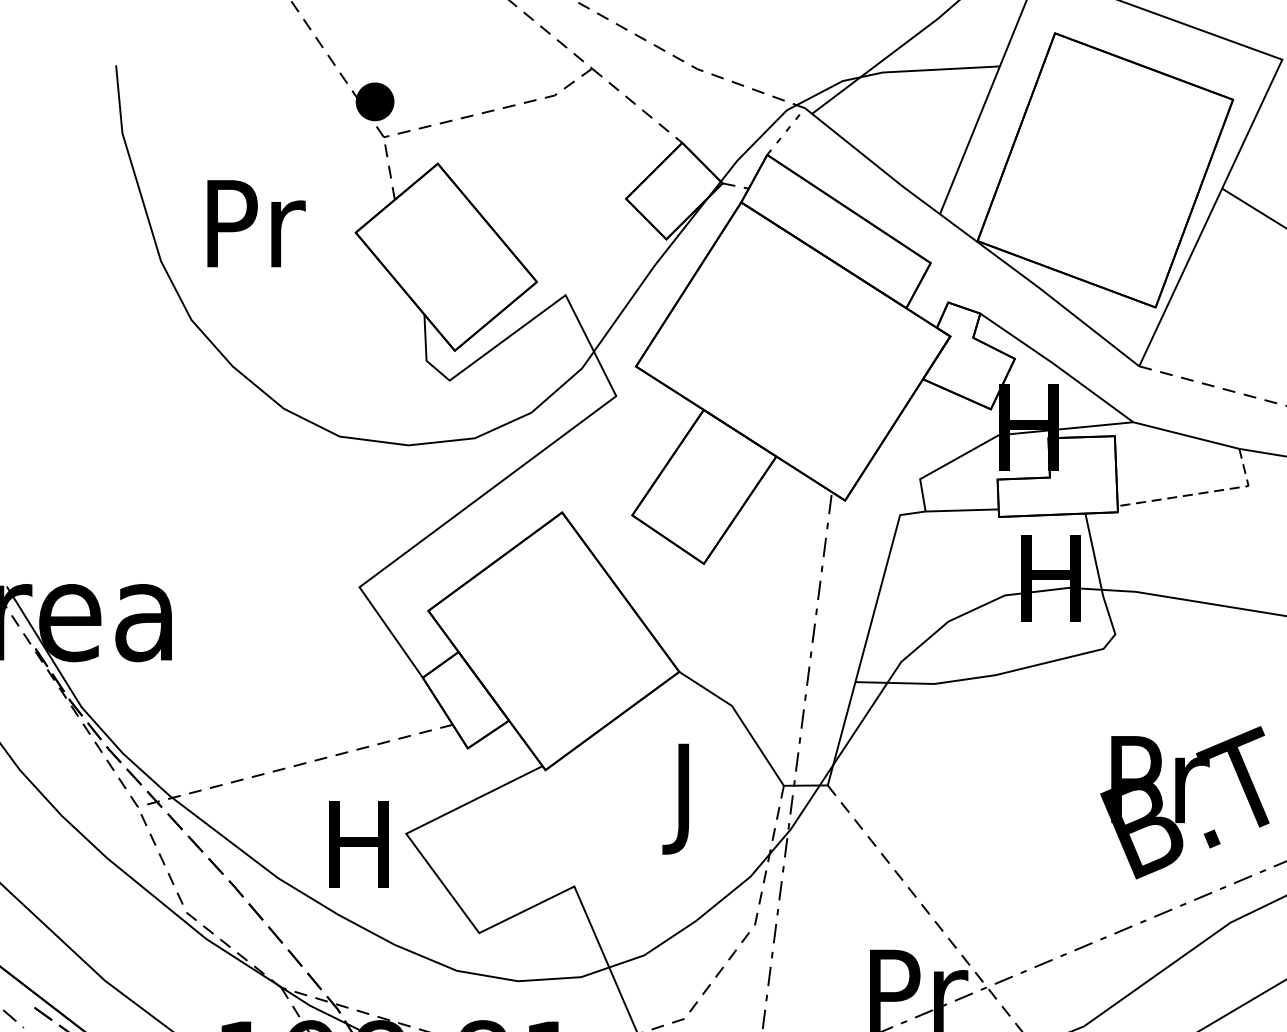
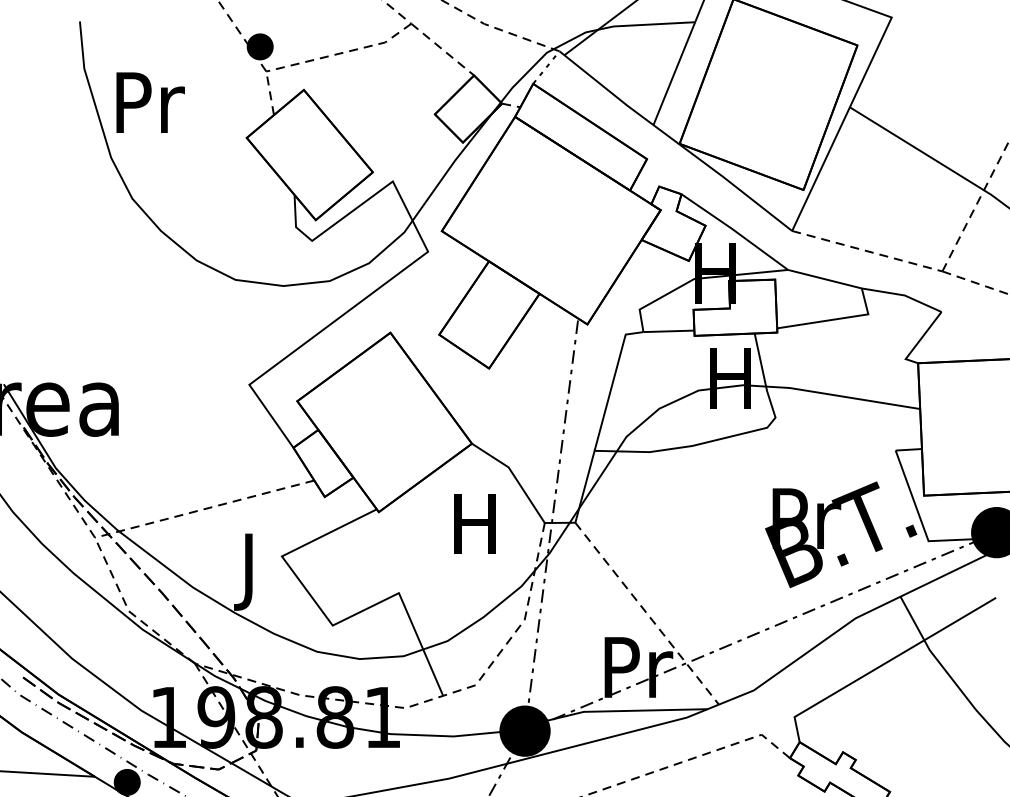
text: (256, 223) -> (150, 102), moved
line: (1201, 493) -> (835, 319), dashed -> solid
text: (682, 797) -> (474, 531), J -> H
text: (358, 855) -> (248, 571), H -> J

